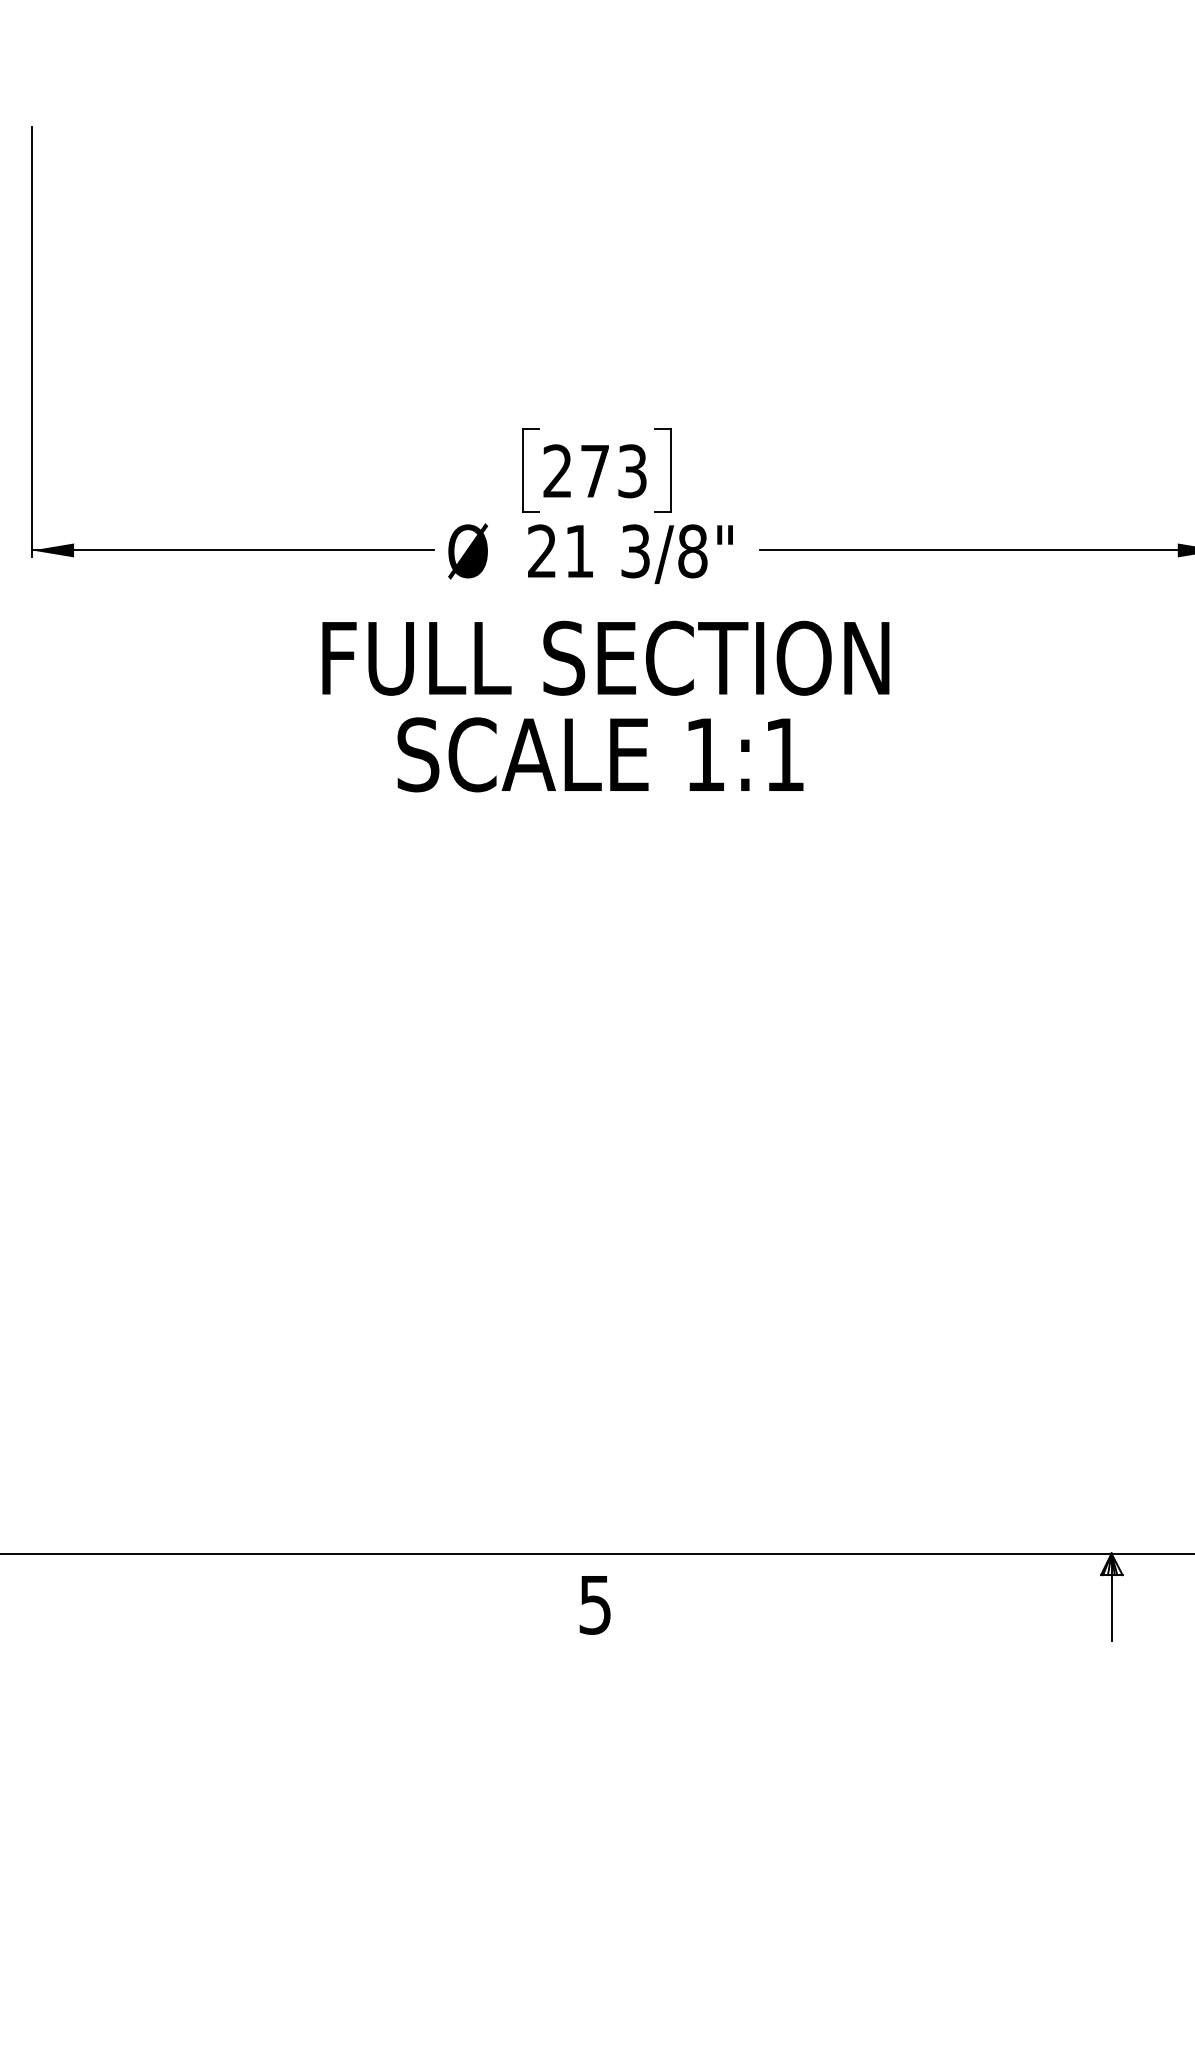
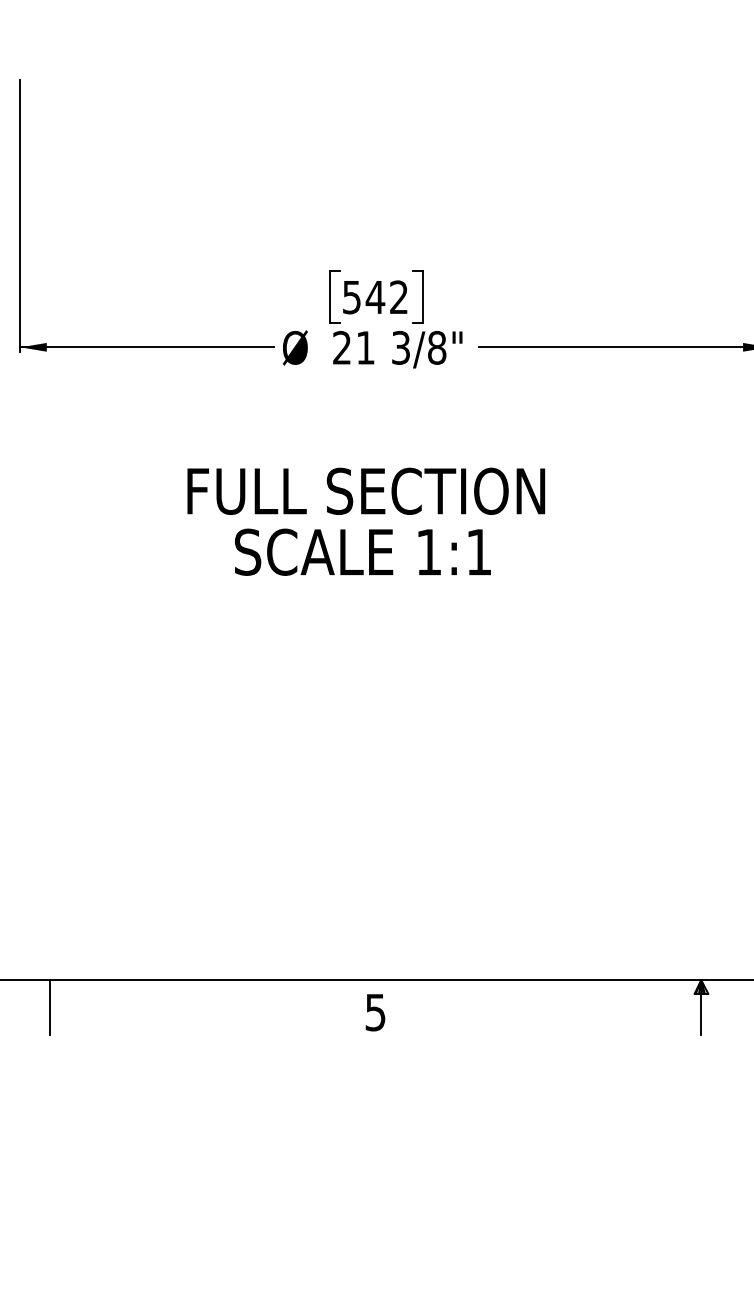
text: (595, 471) -> (375, 297), 273 -> 542
text: (606, 706) -> (366, 521), moved
line: (79, 1596) -> (50, 1007), added

